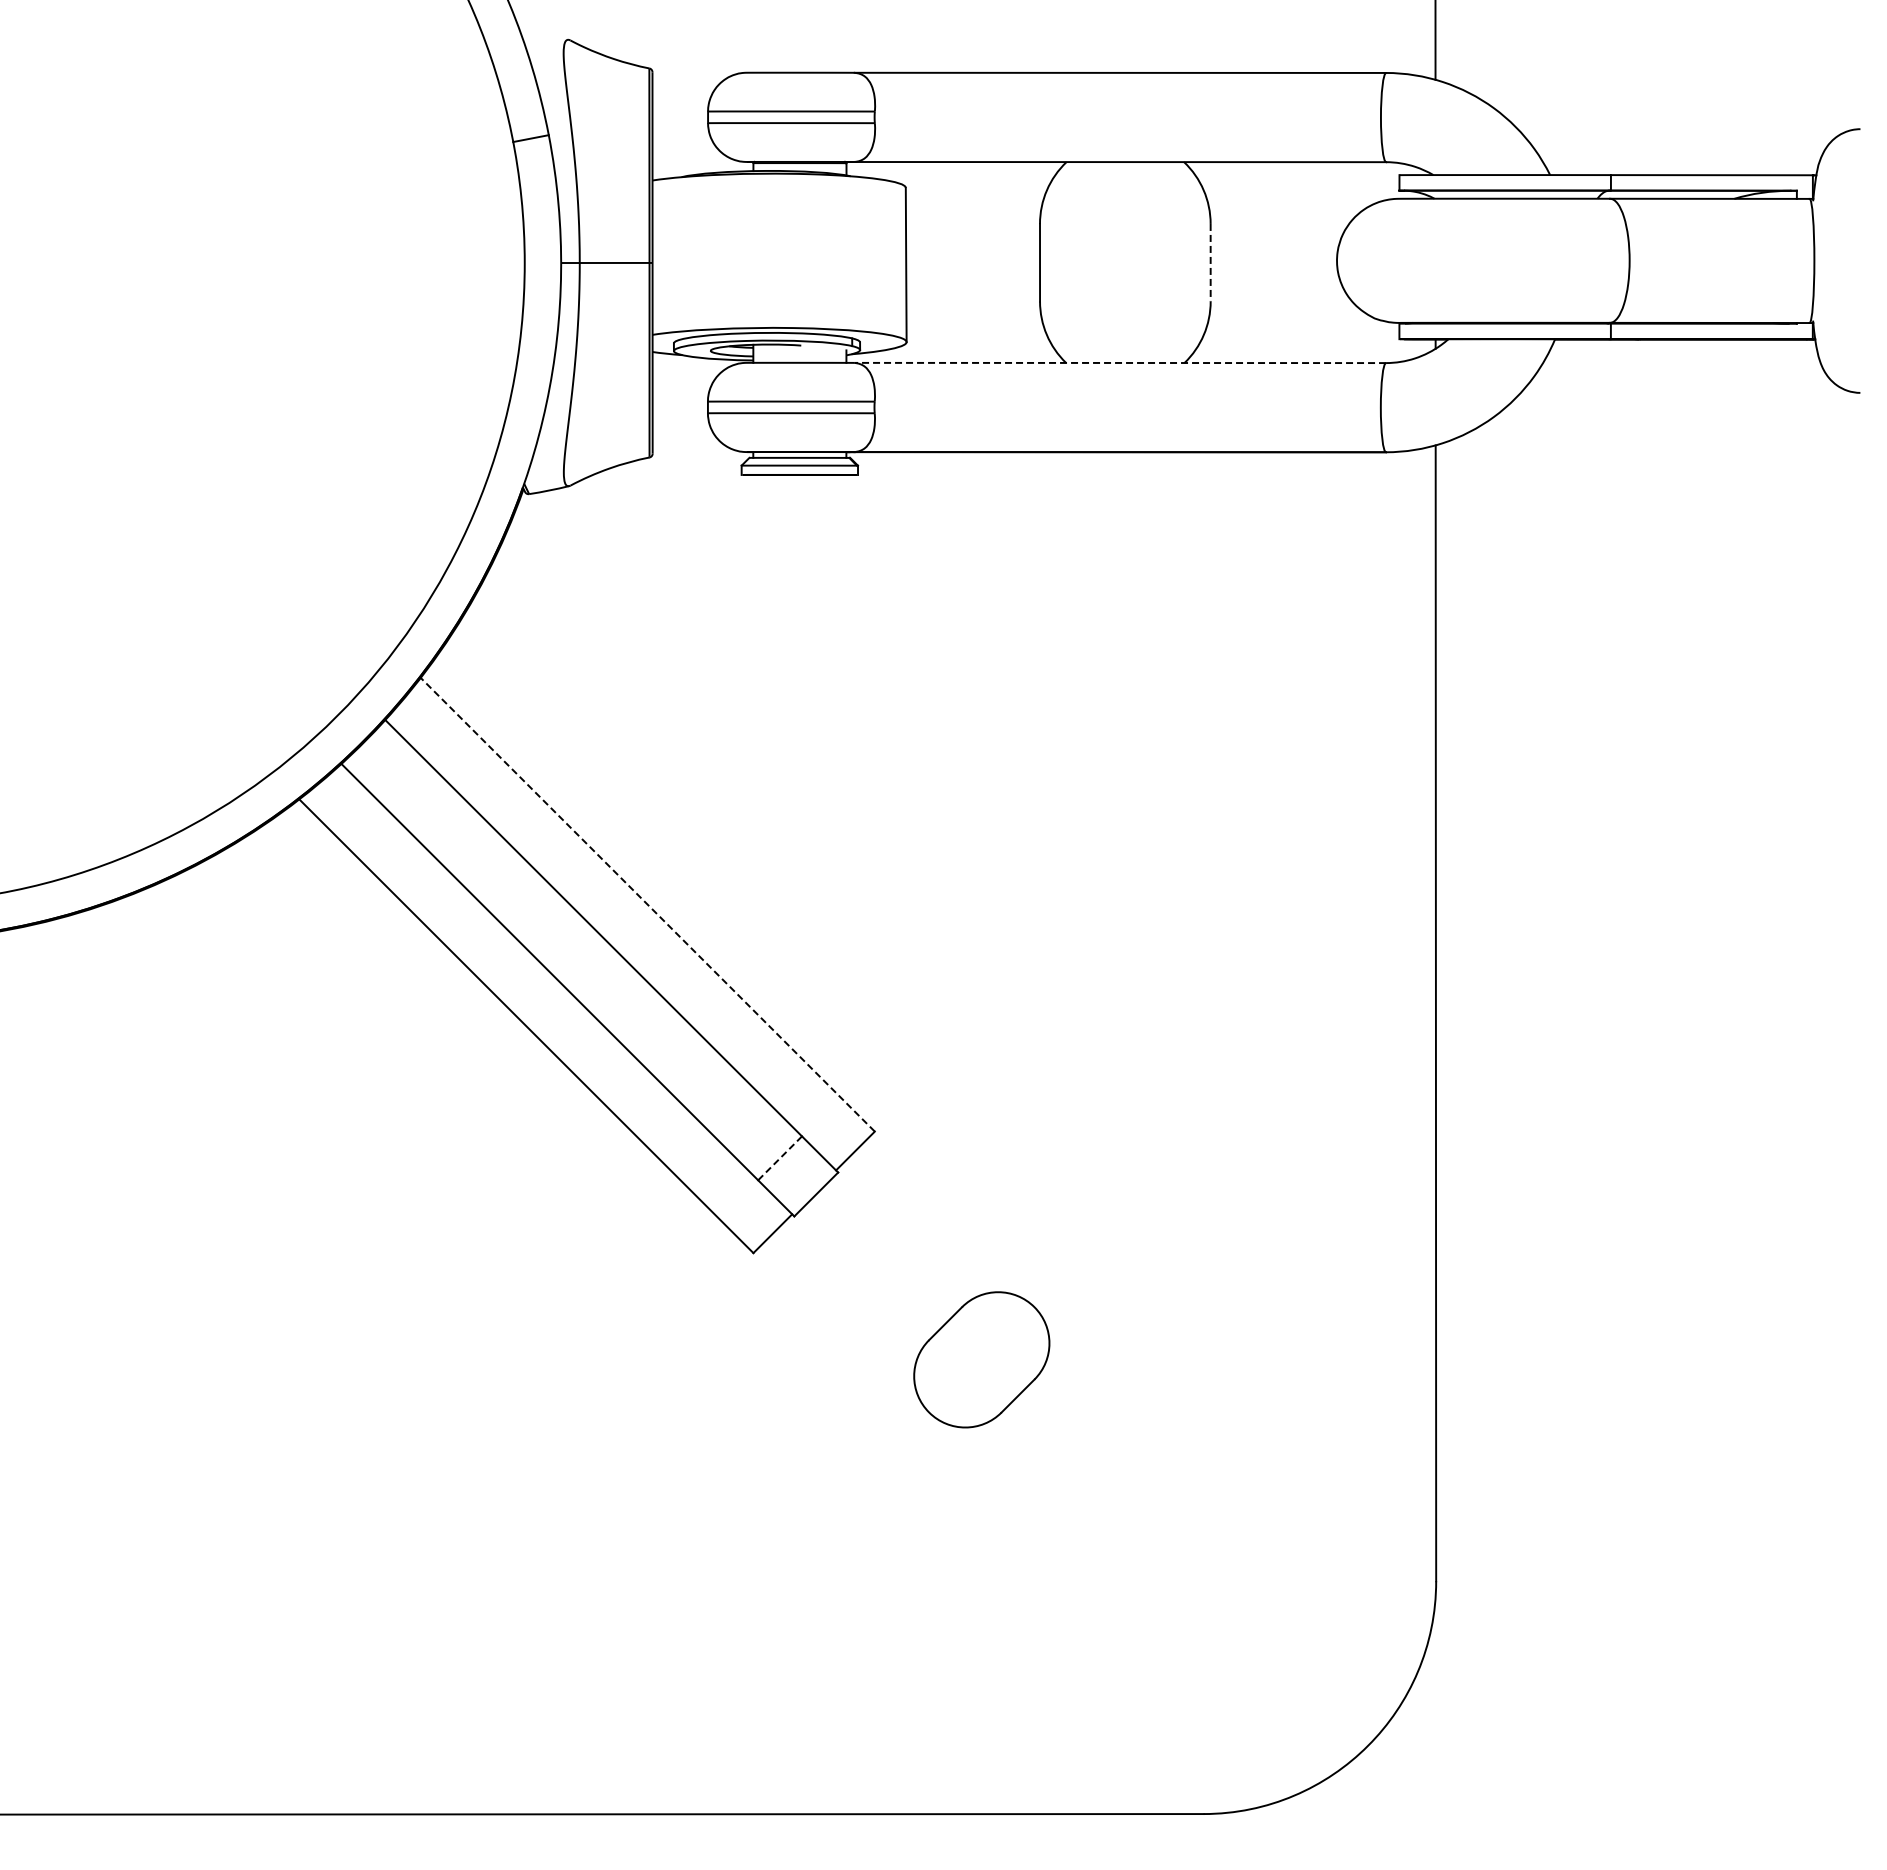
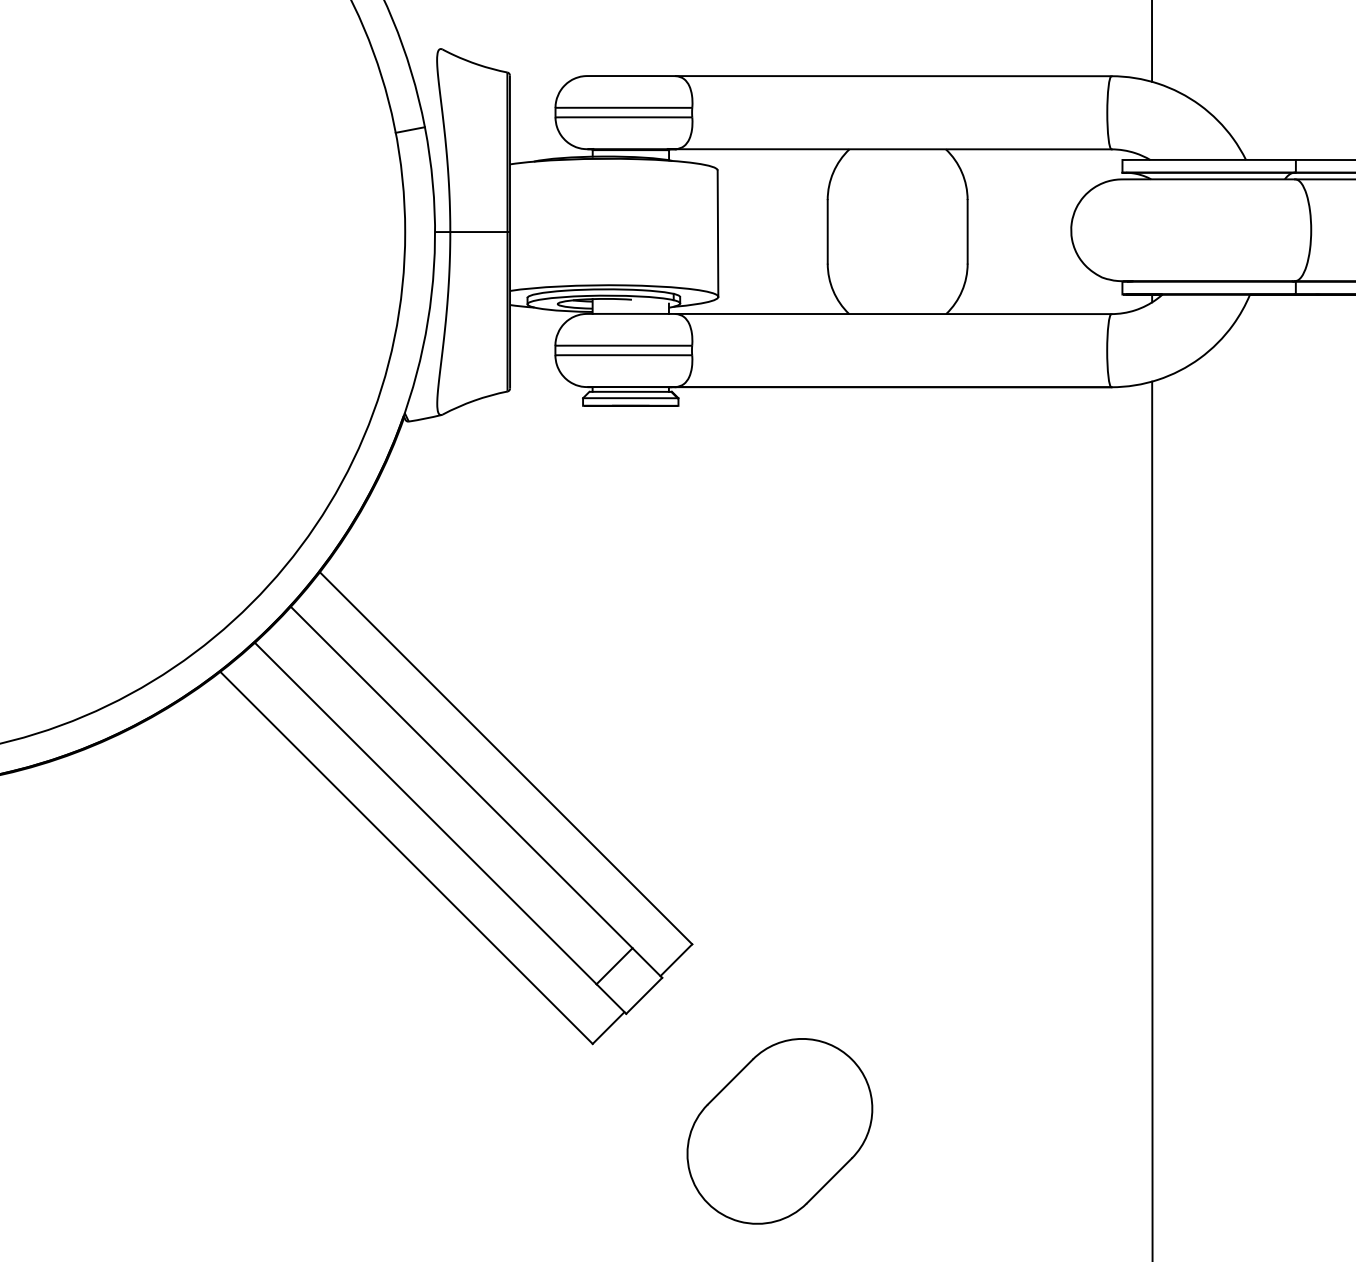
line: (1210, 262) -> (967, 231), dashed -> solid
line: (1120, 362) -> (893, 313), dashed -> solid
line: (647, 904) -> (505, 758), dashed -> solid
line: (779, 1158) -> (614, 966), dashed -> solid
part: (981, 1359) -> (779, 1131), size x1.67

